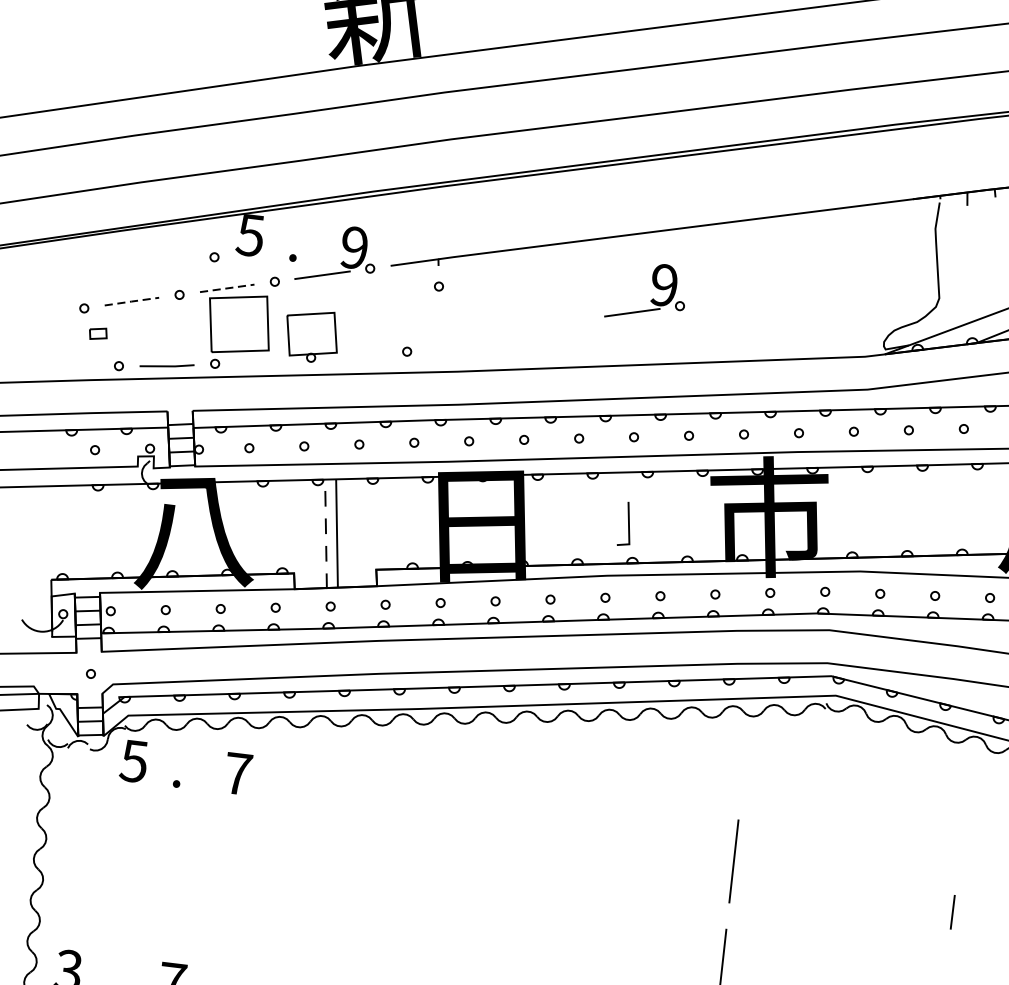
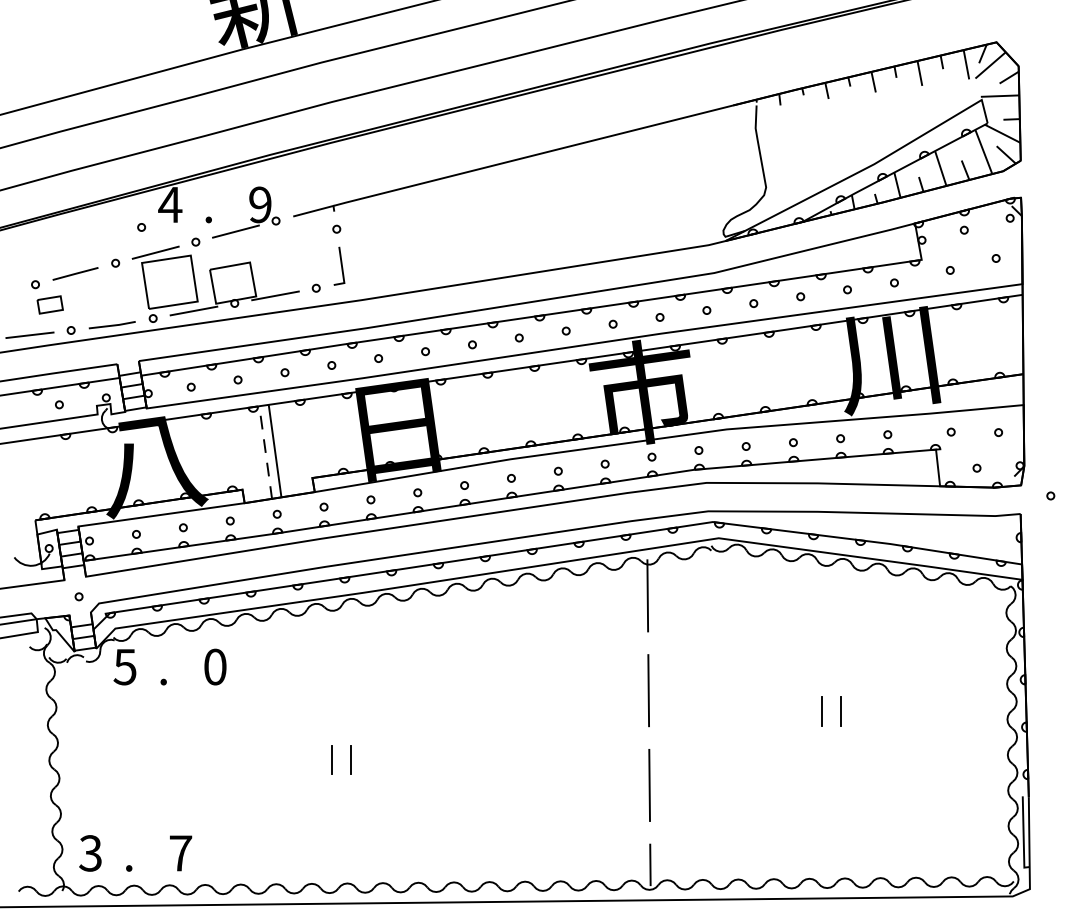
text: (250, 236) -> (170, 205), 5 -> 4
line: (226, 288) -> (155, 252), dashed -> solid
part: (652, 298) -> (520, 217), removed
line: (131, 301) -> (75, 273), dashed -> solid
part: (97, 333) -> (49, 304), size x1.67
line: (359, 354) -> (275, 295), added
line: (262, 360) -> (193, 310), added
line: (70, 366) -> (29, 335), added
line: (627, 522) -> (340, 264), moved
line: (745, 751) -> (647, 595), added
text: (238, 773) -> (215, 666), 7 -> 0
line: (360, 896) -> (332, 759), added
line: (382, 899) -> (351, 759), added
line: (931, 909) -> (822, 711), added

